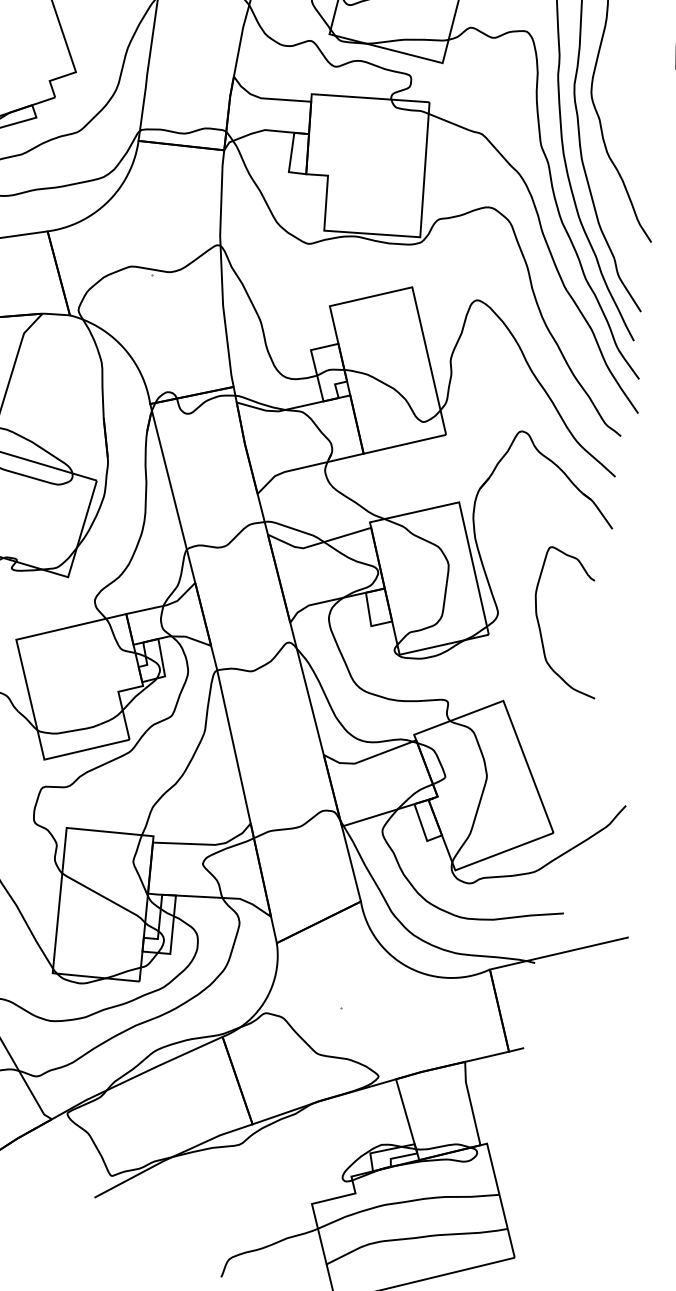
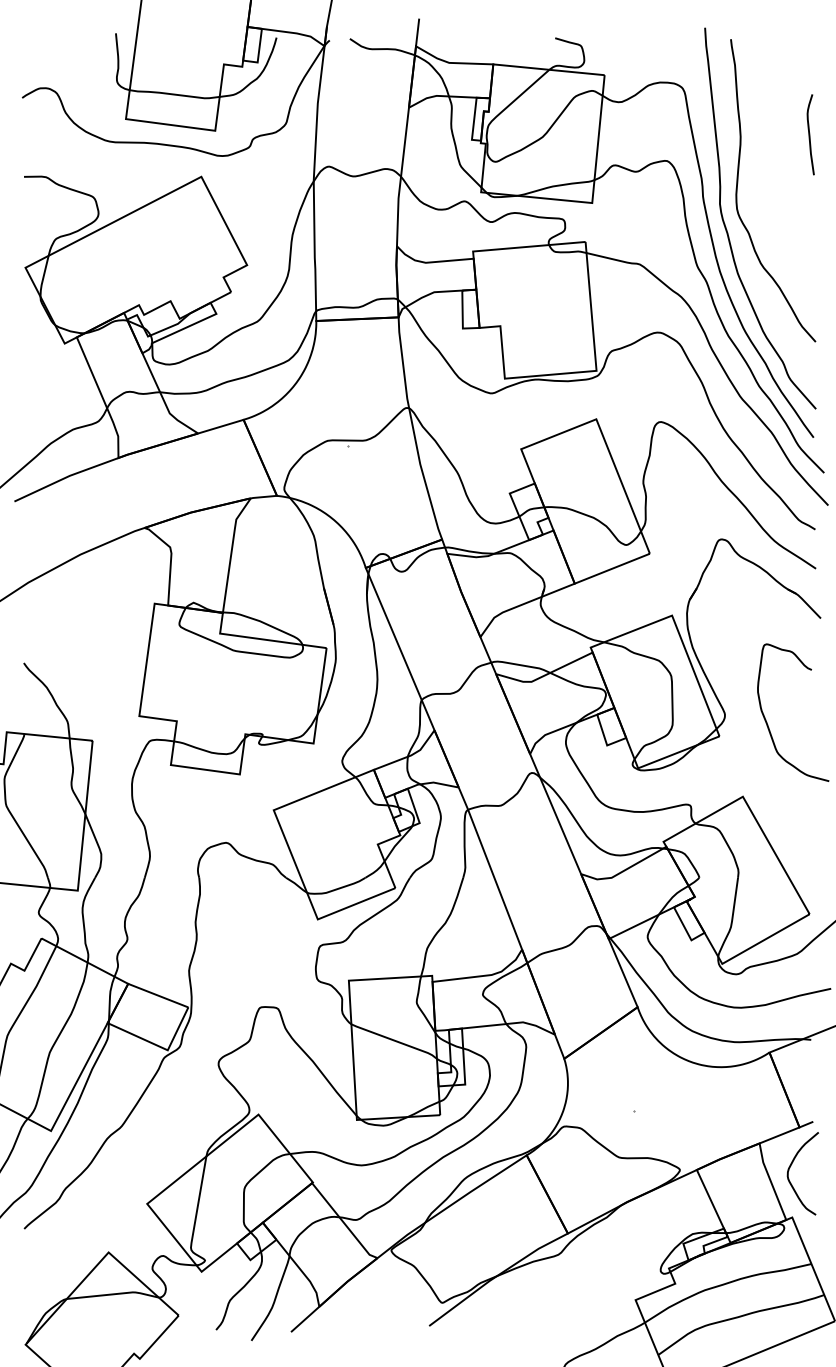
curve: (494, 1090) -> (791, 1166), added

